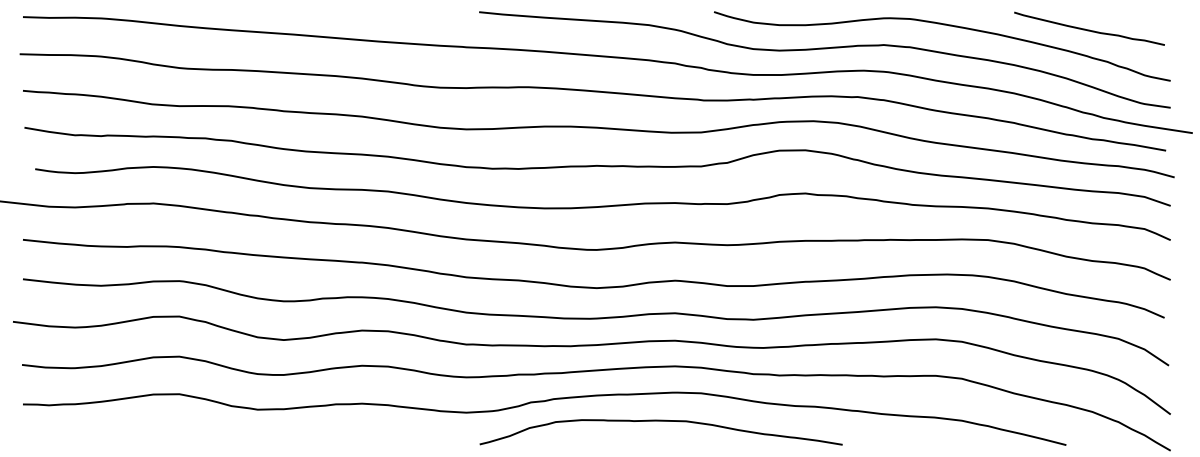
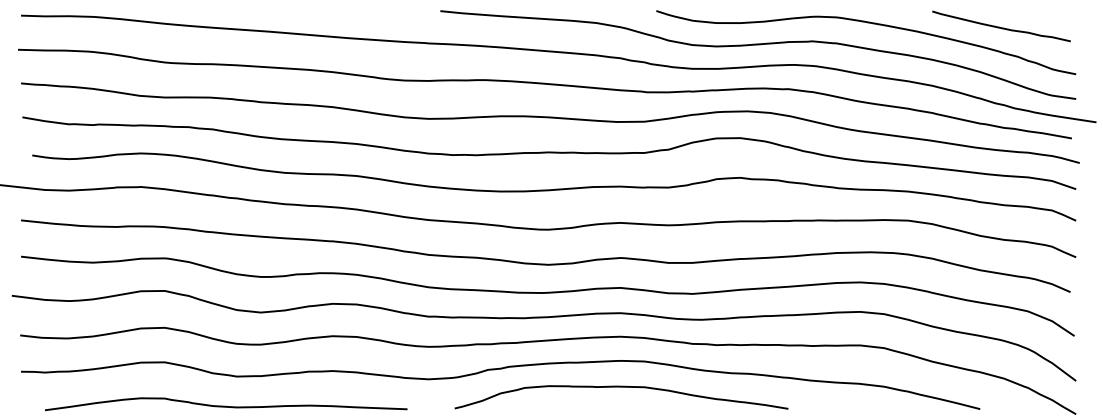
curve: (660, 421) -> (620, 387), moved
curve: (246, 441) -> (226, 405), added

